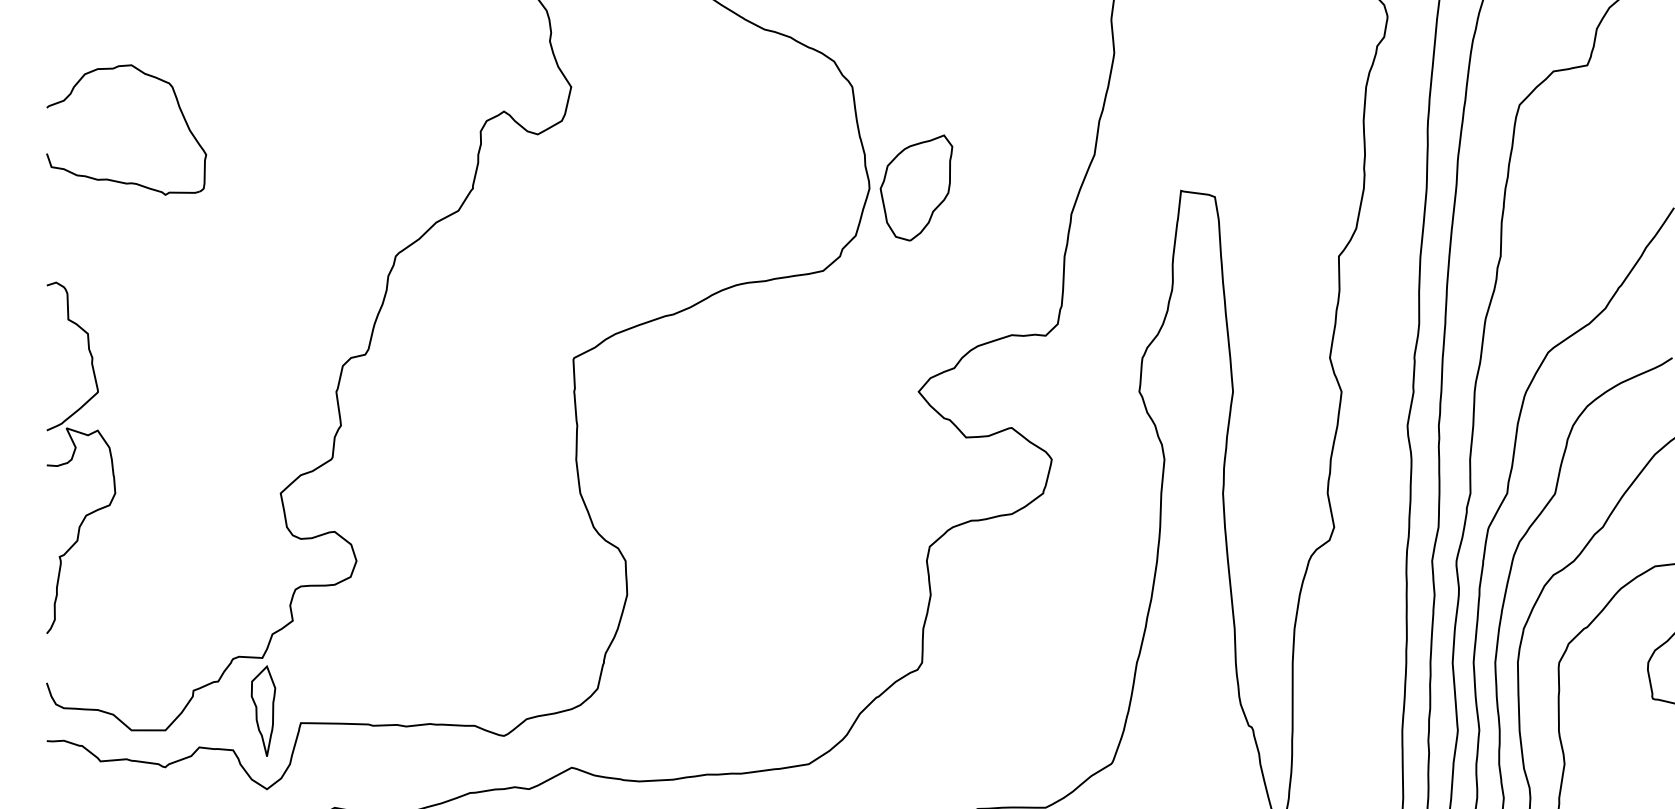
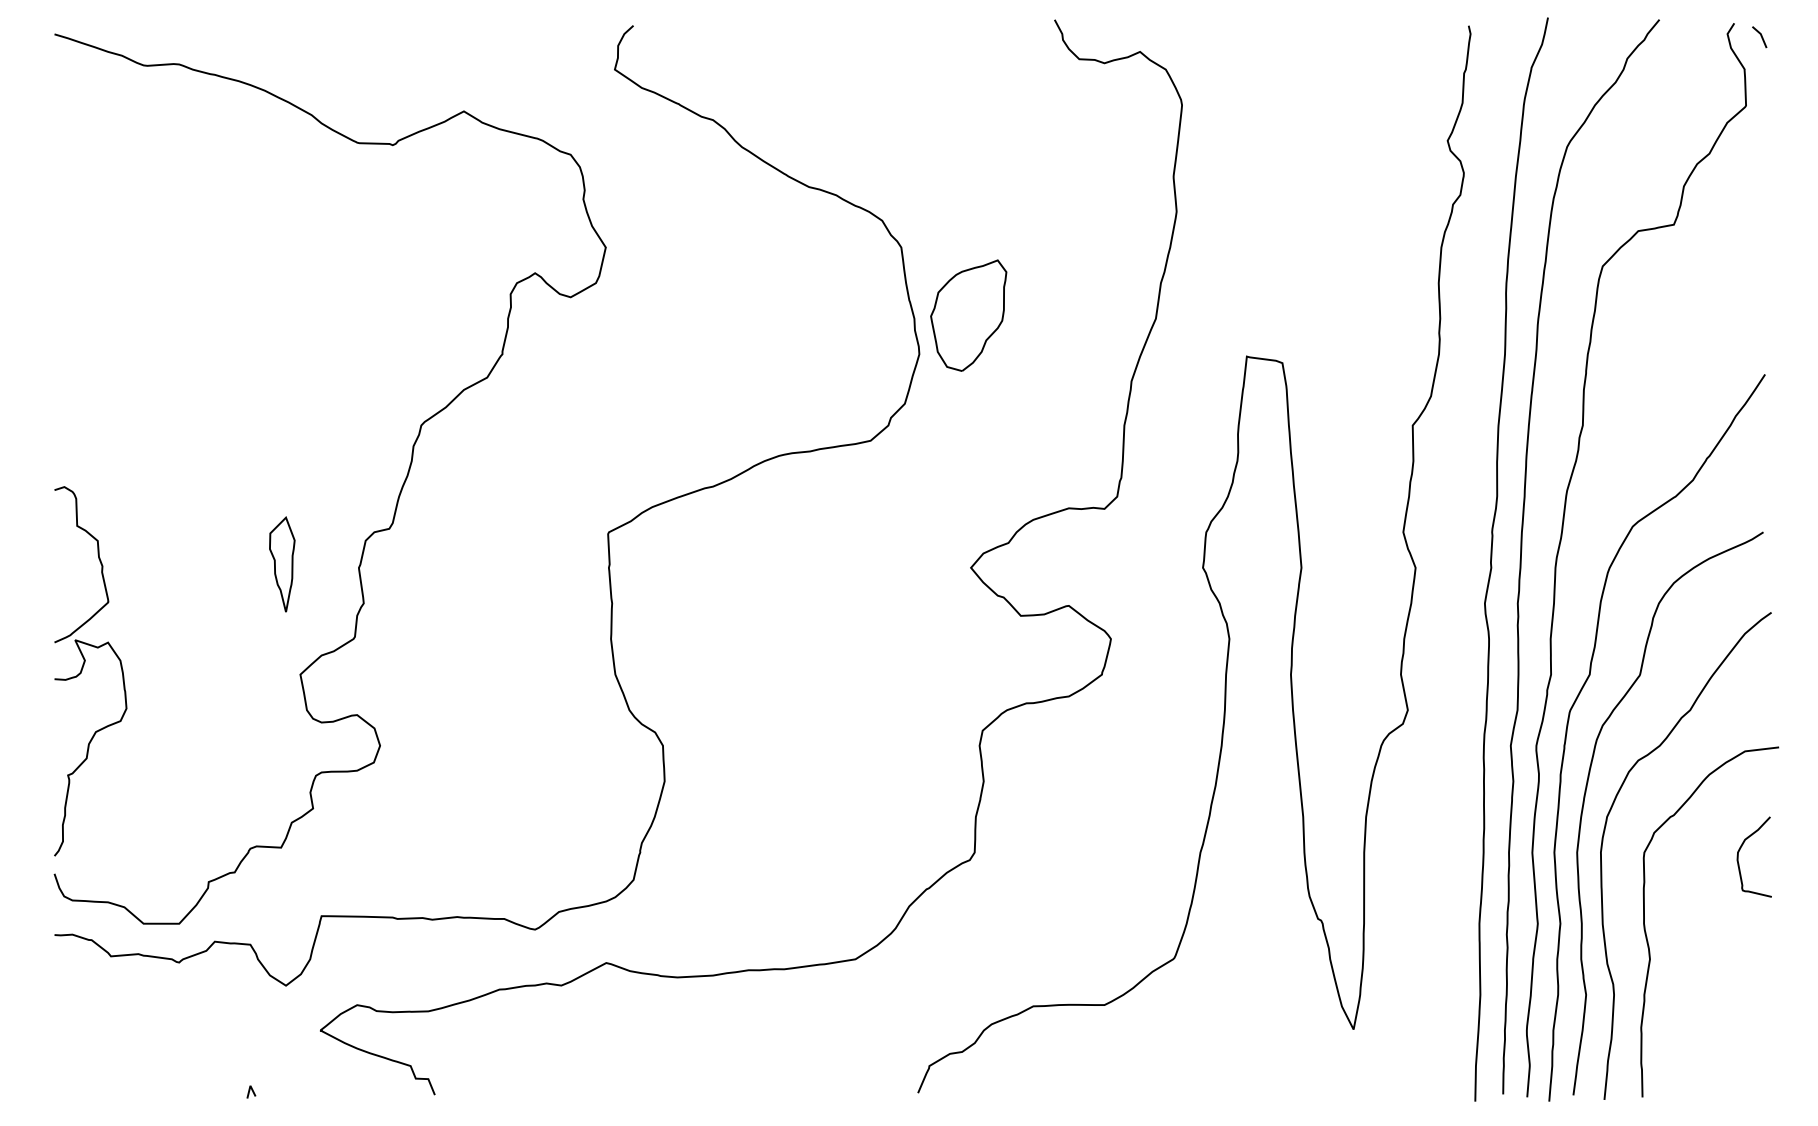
part: (116, 180) -> (127, 345), removed
part: (916, 187) -> (968, 315), moved
part: (74, 455) -> (83, 668), moved
part: (263, 711) -> (282, 564), moved

